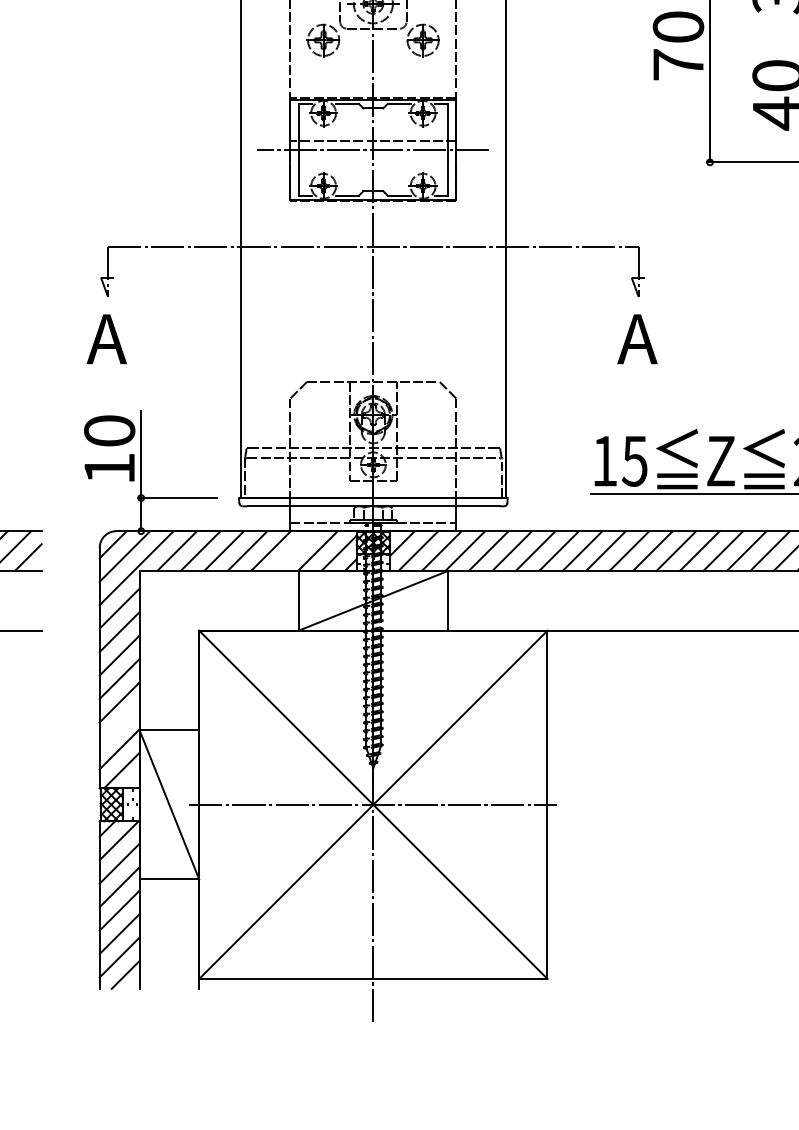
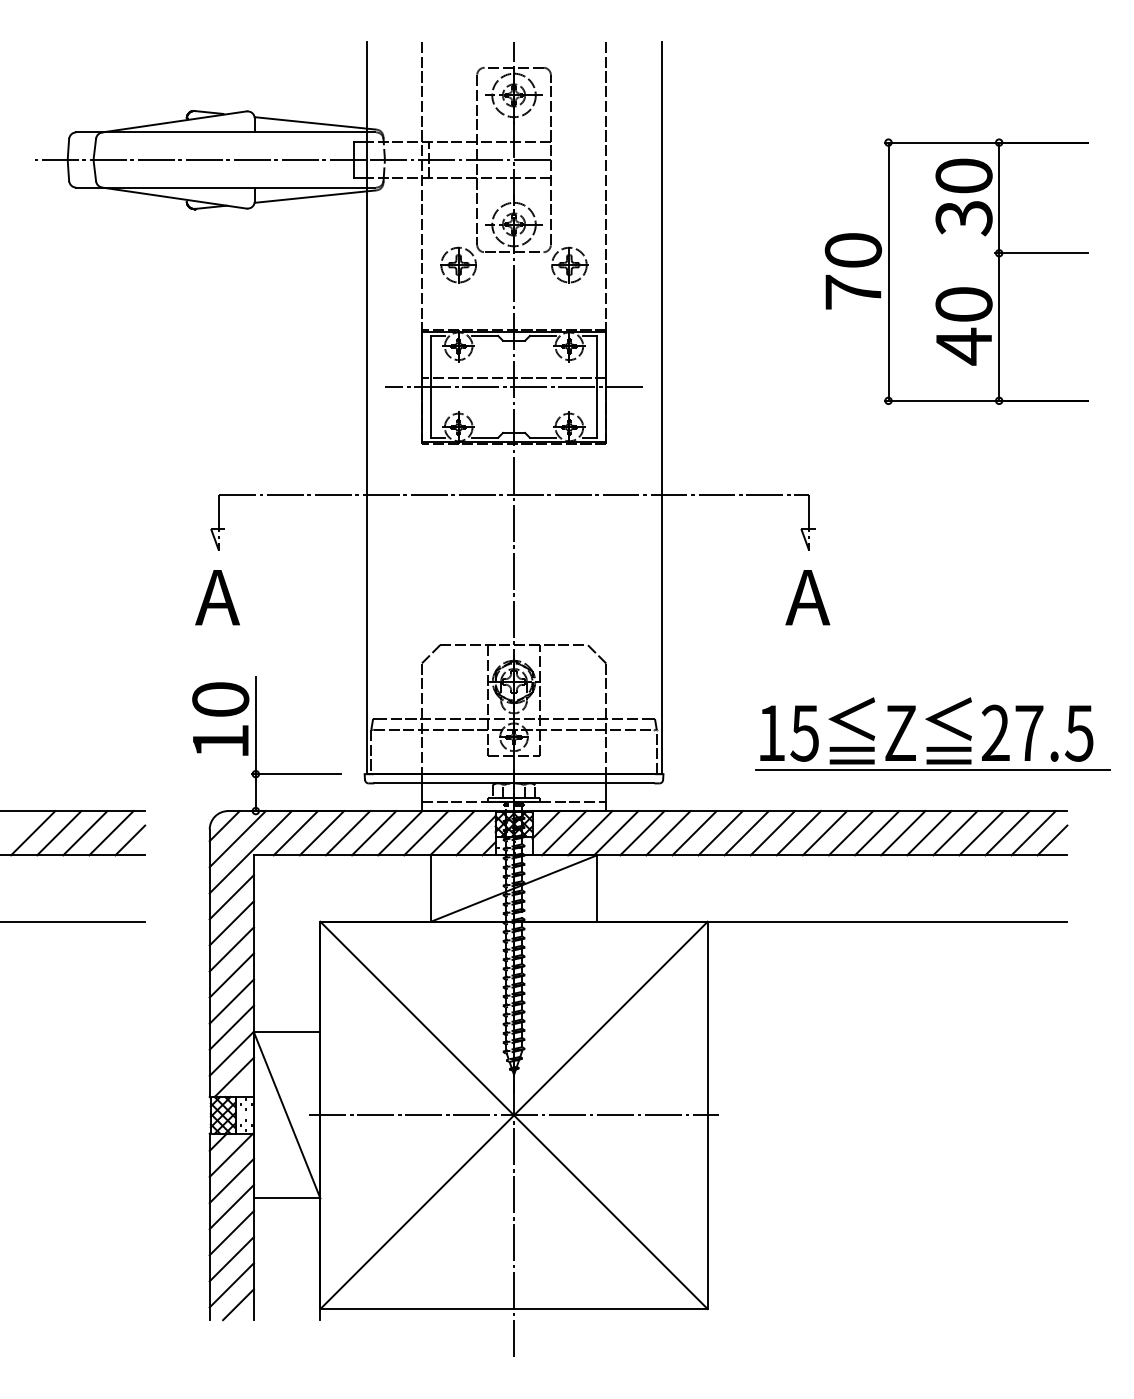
line: (294, 551) -> (426, 833), added
line: (119, 725) -> (231, 1027), added

